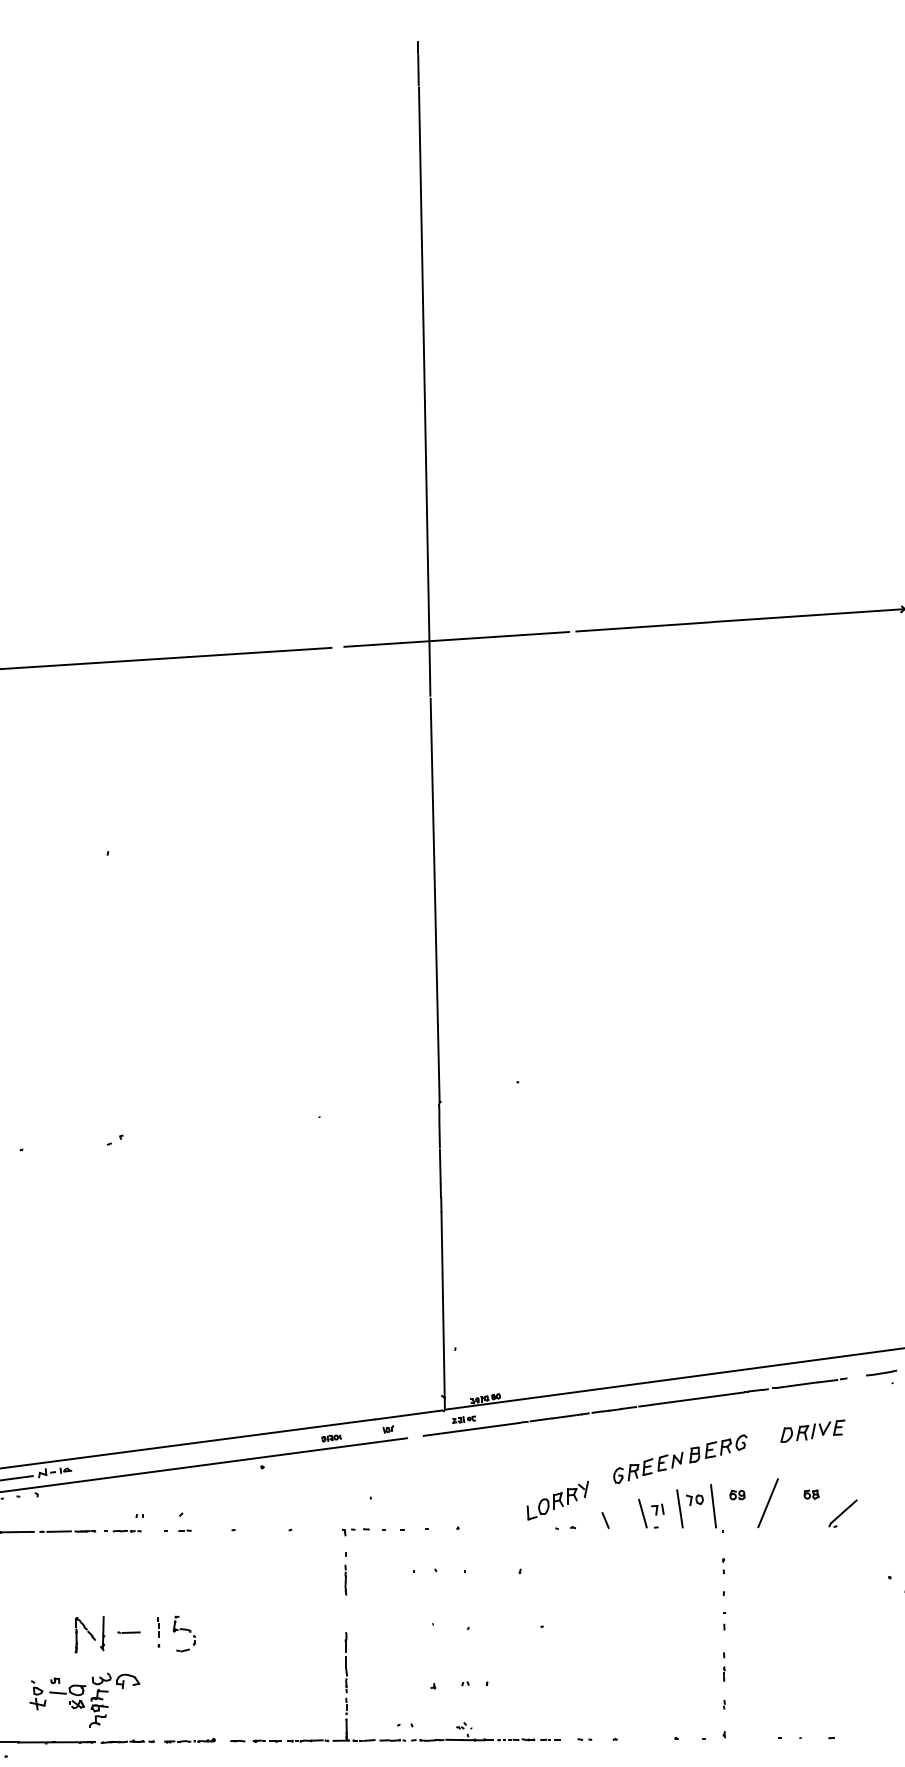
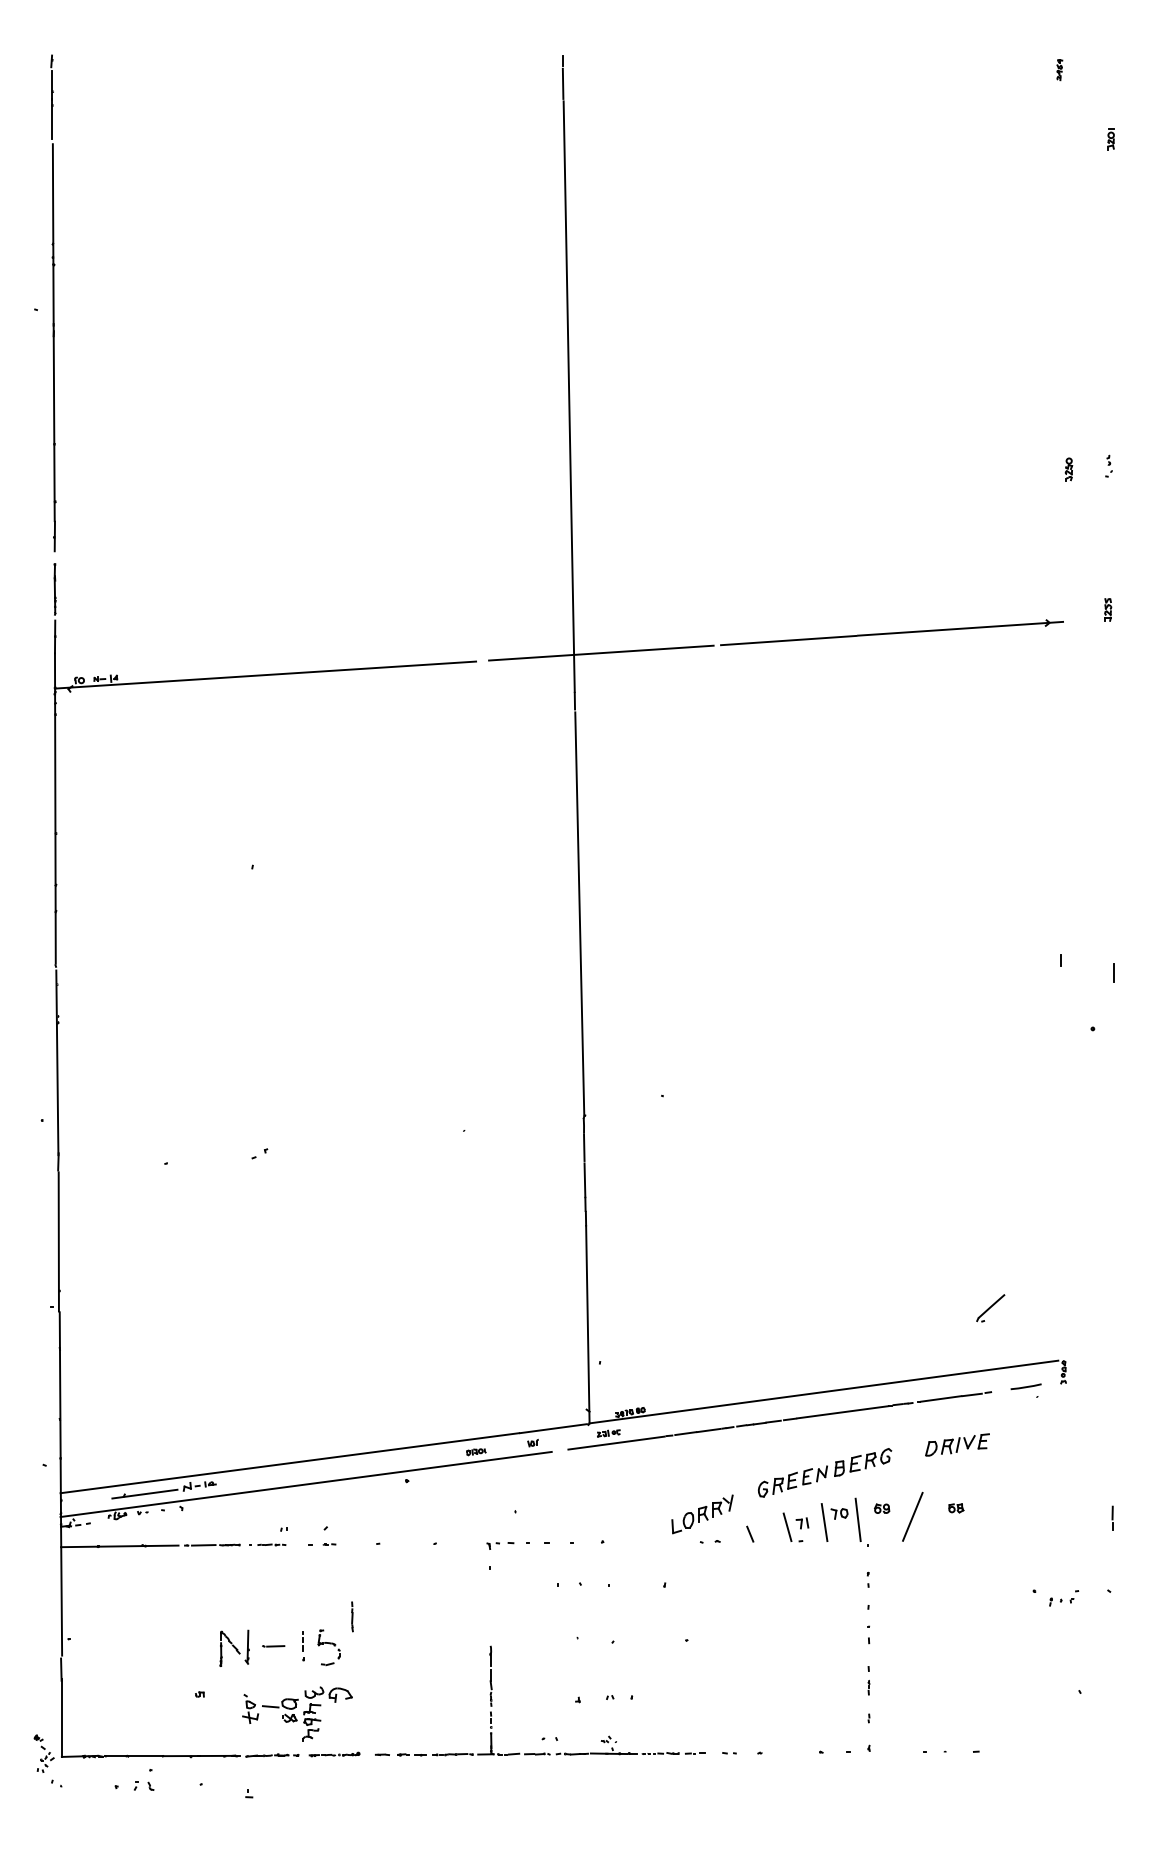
part: (842, 1513) -> (990, 1308), moved
line: (345, 1579) -> (352, 1616), moved
part: (84, 1699) -> (297, 1713), moved

